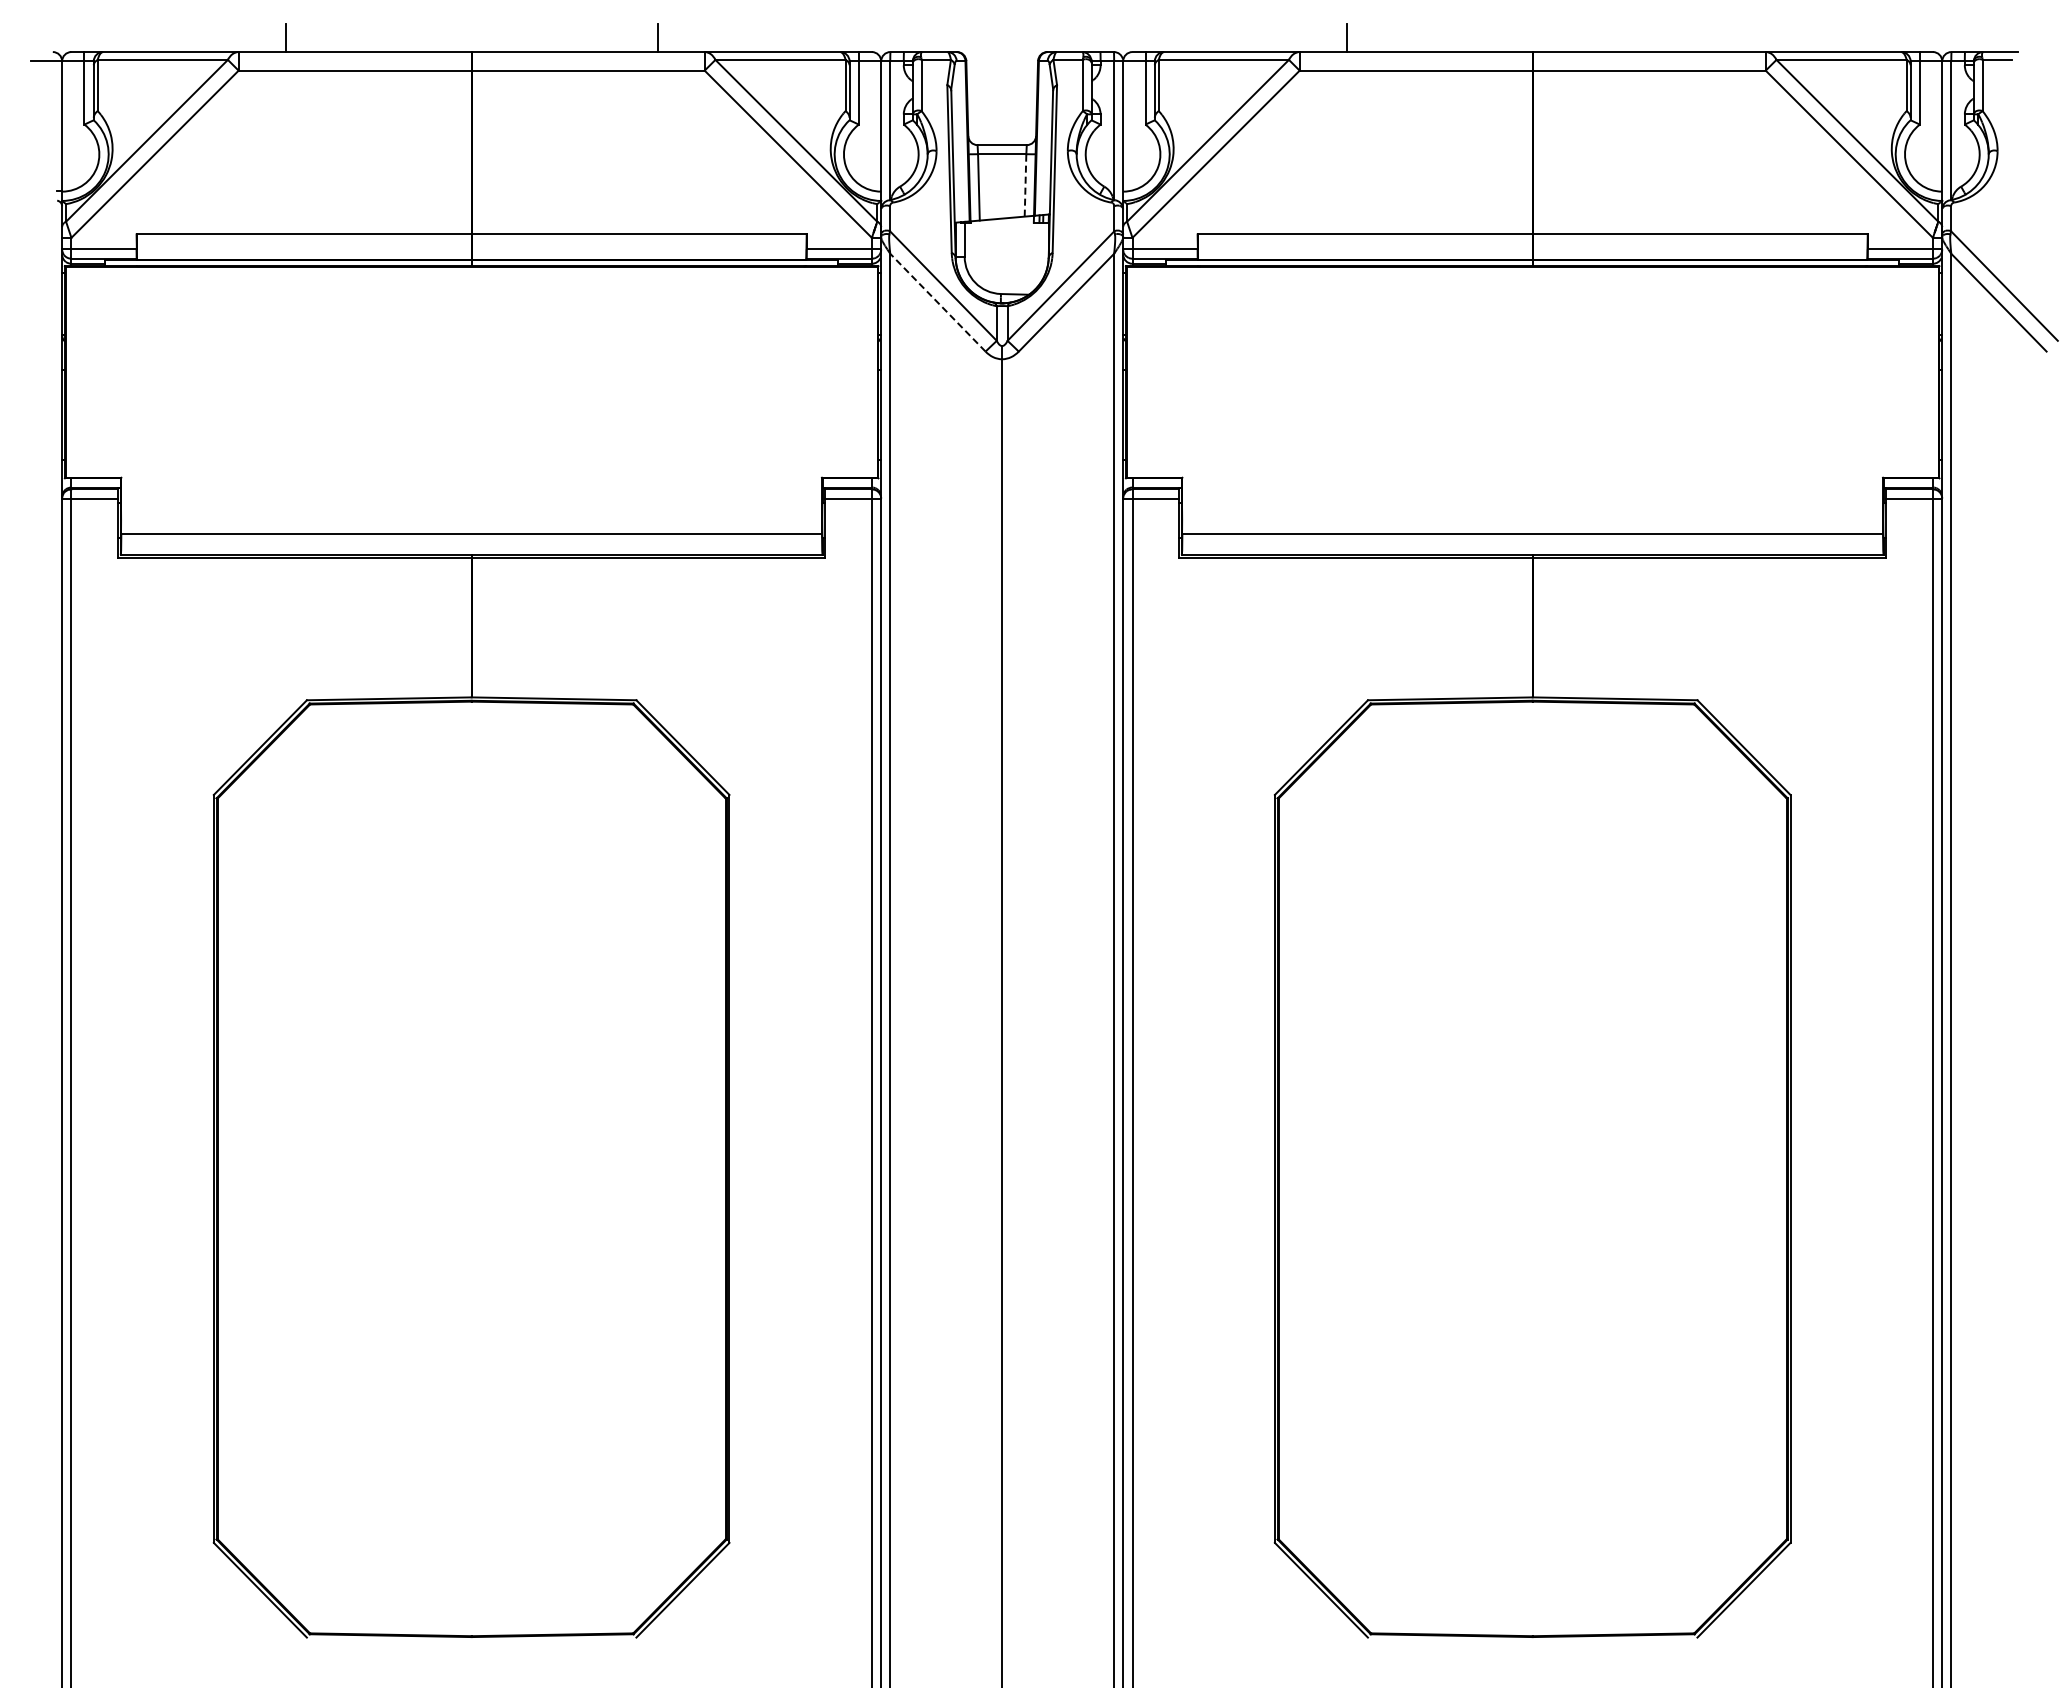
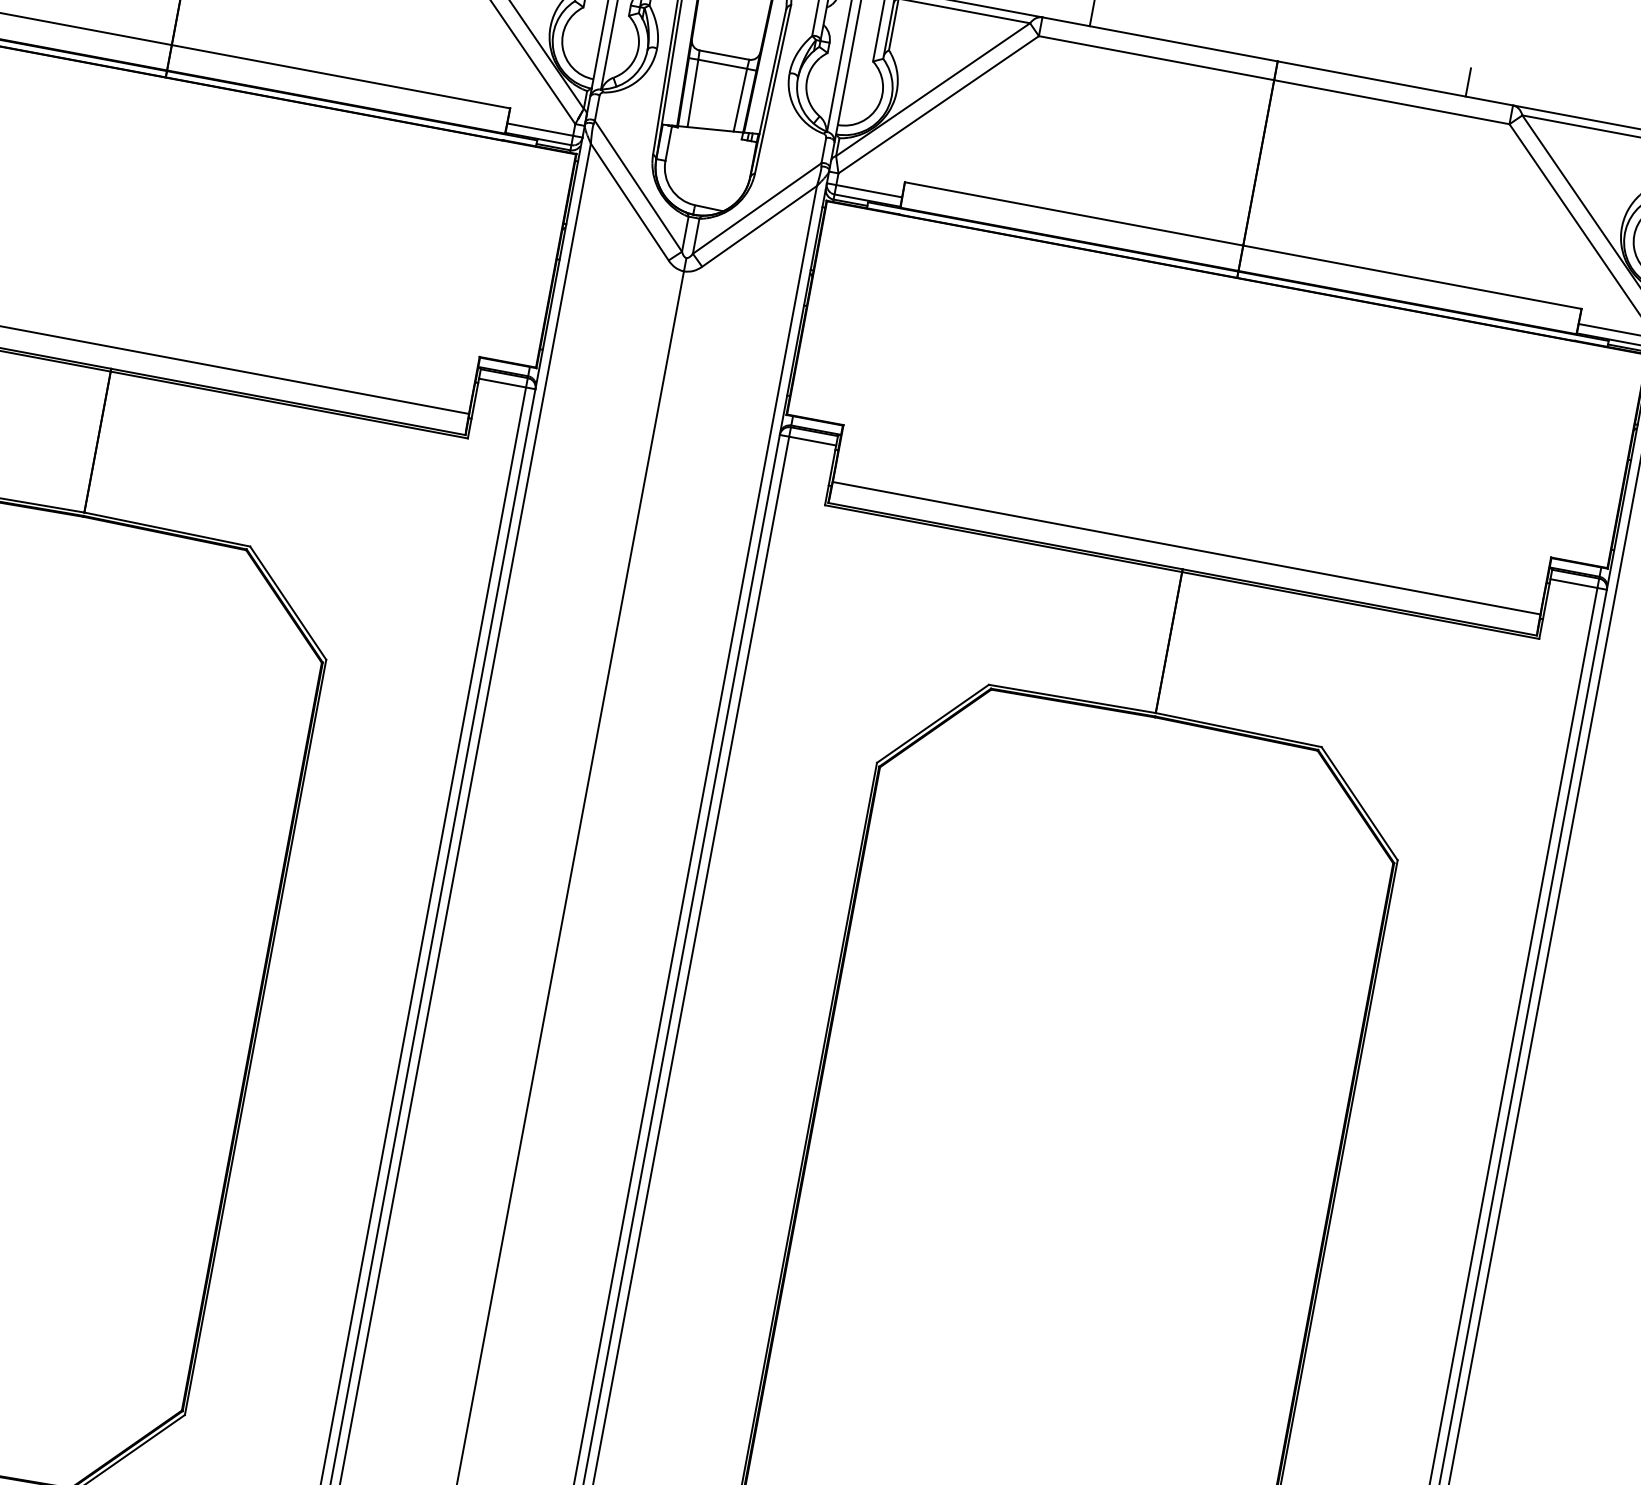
line: (1718, 38) -> (1467, 82), added
line: (1025, 184) -> (740, 99), dashed -> solid
line: (937, 302) -> (629, 201), dashed -> solid

